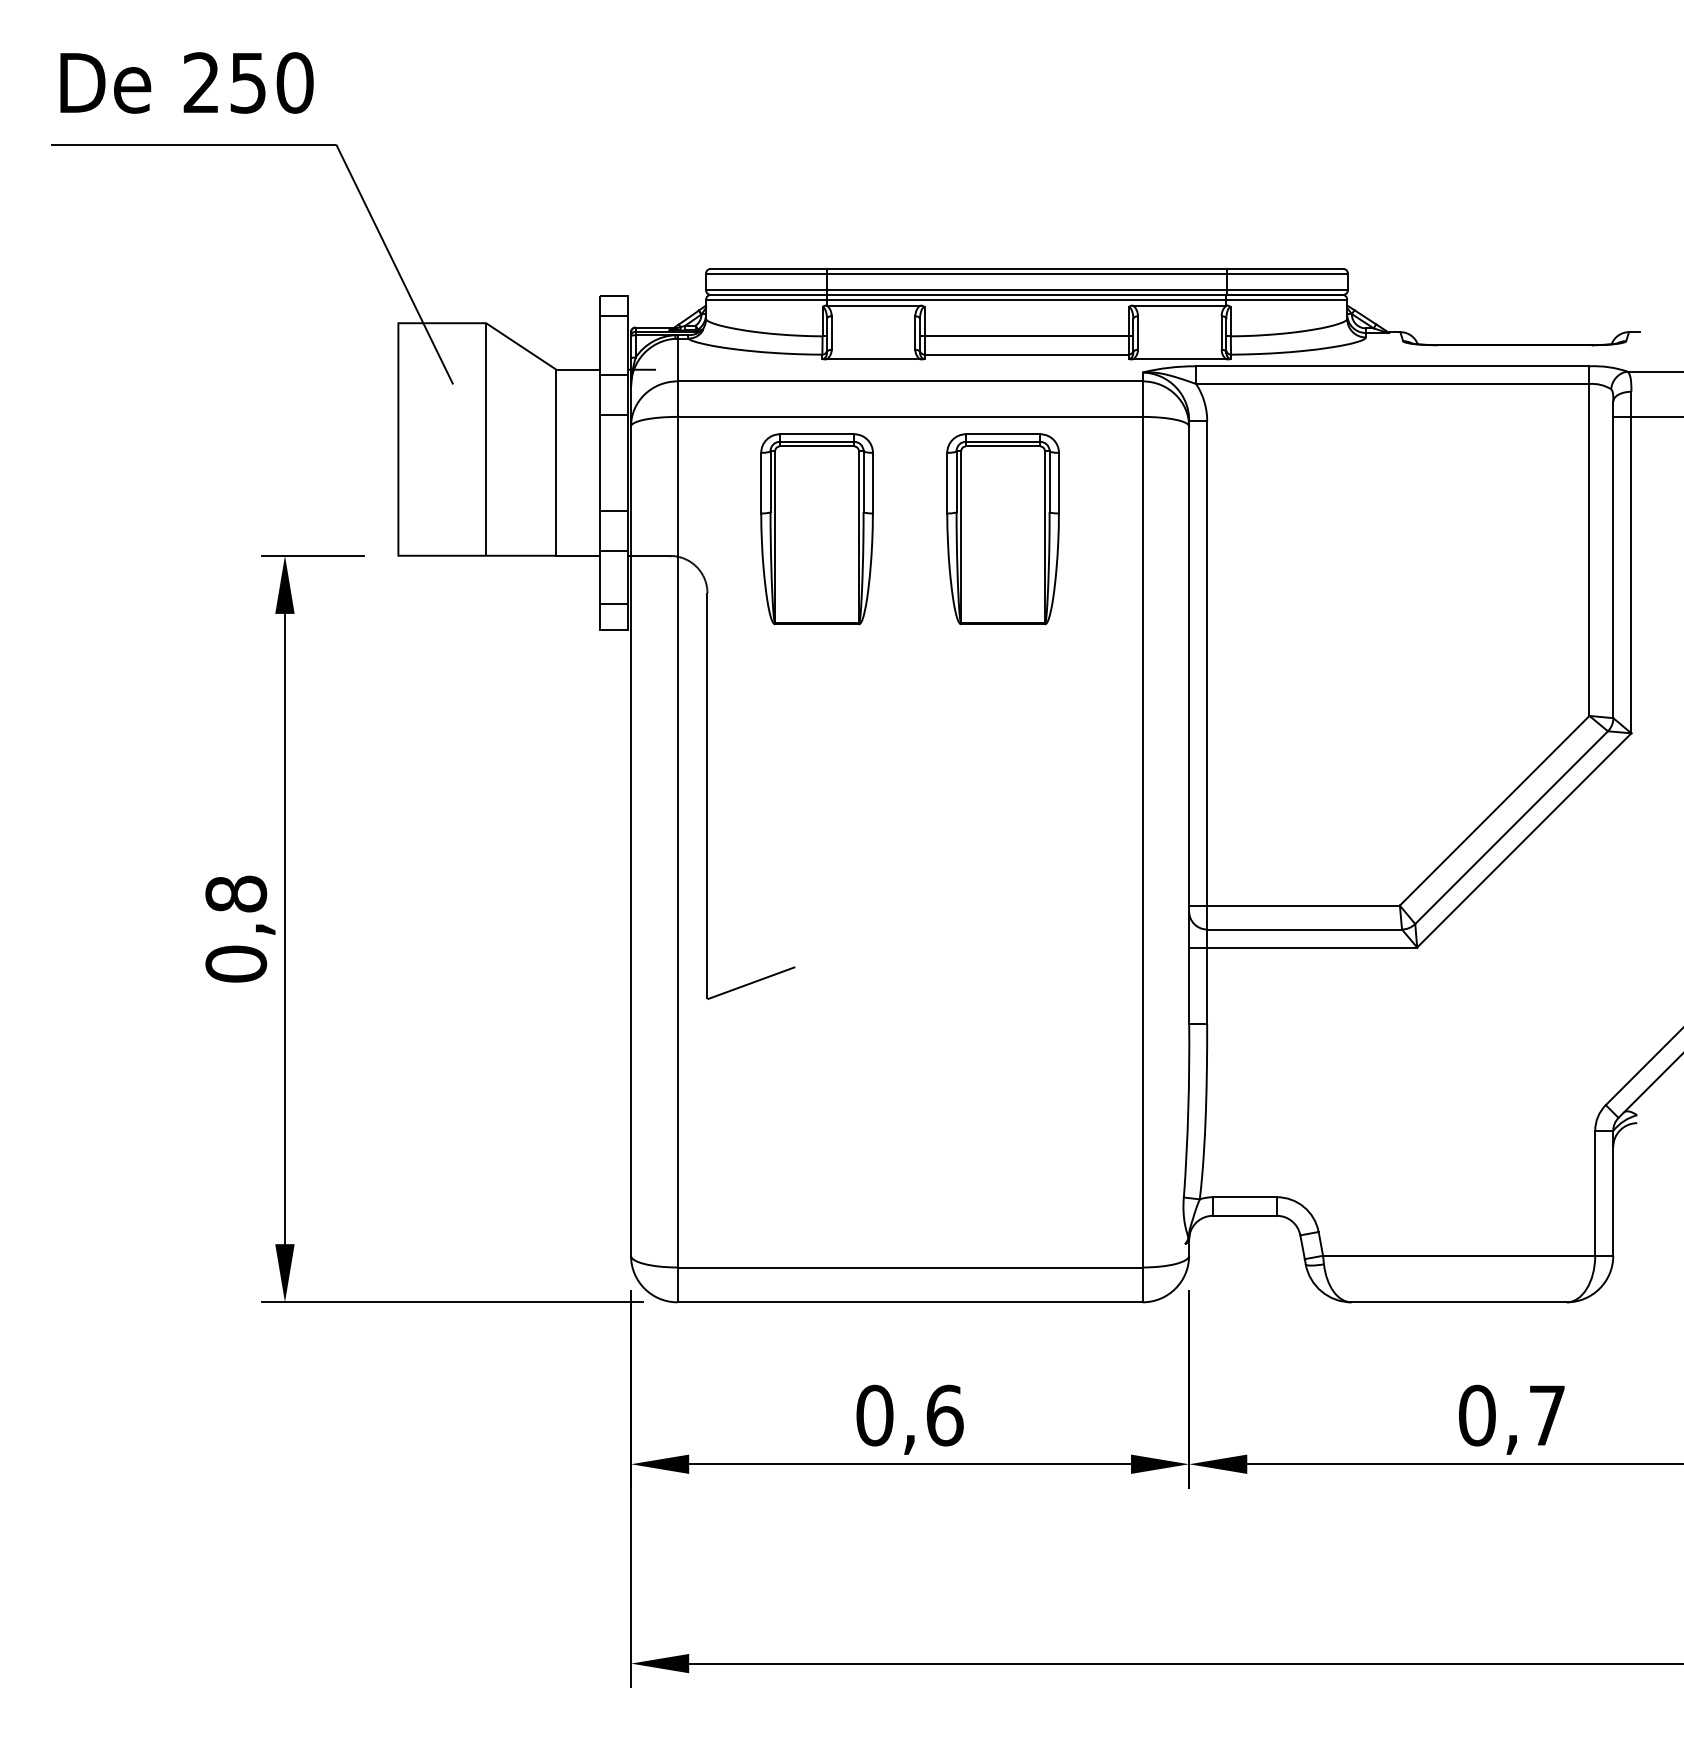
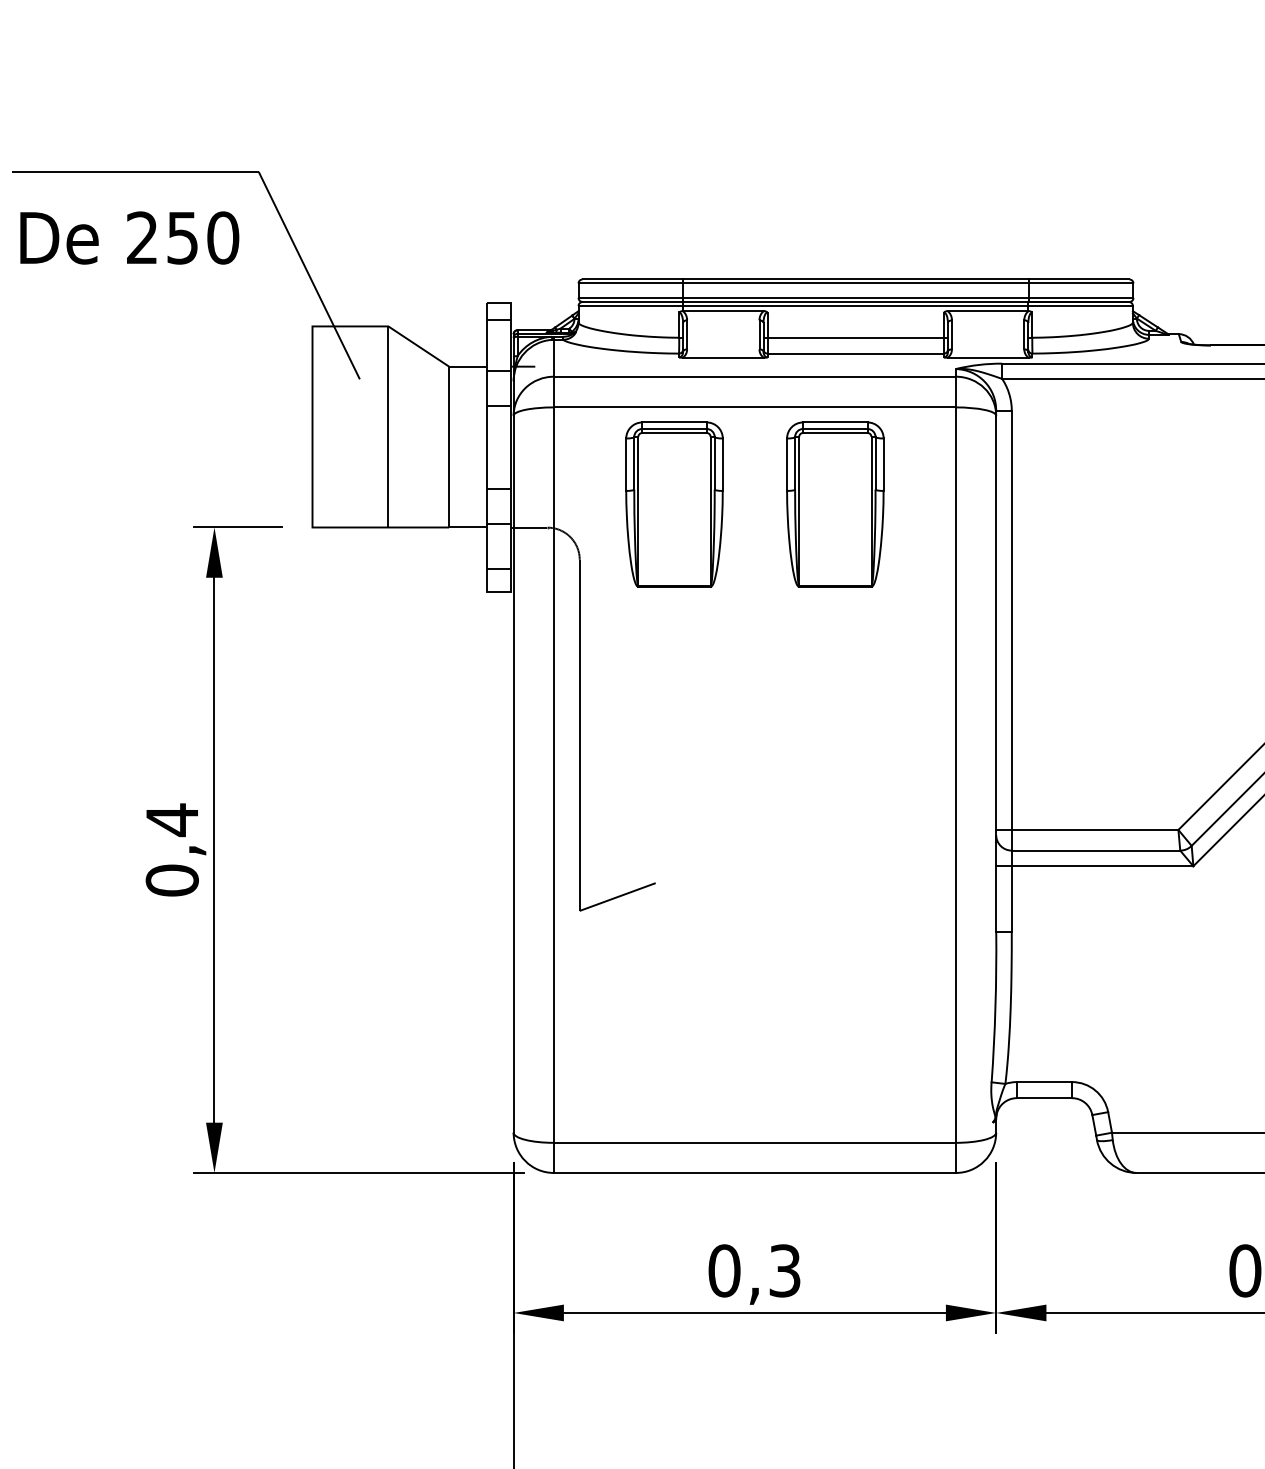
text: (186, 82) -> (129, 237), moved
text: (236, 893) -> (172, 819), 0,8 -> 0,4
text: (944, 1415) -> (784, 1270), 0,6 -> 0,3

